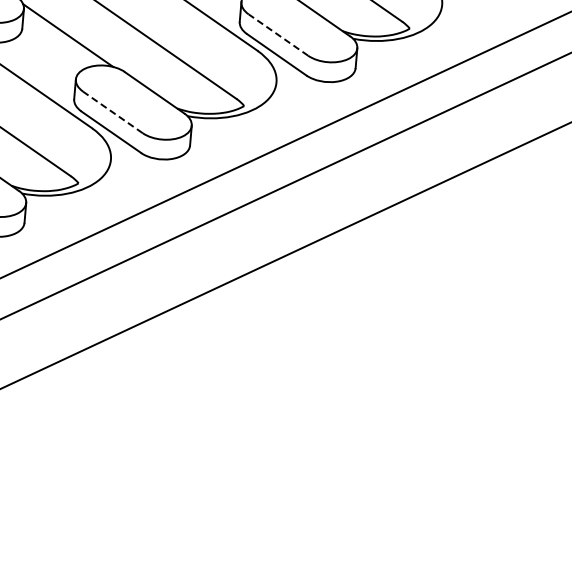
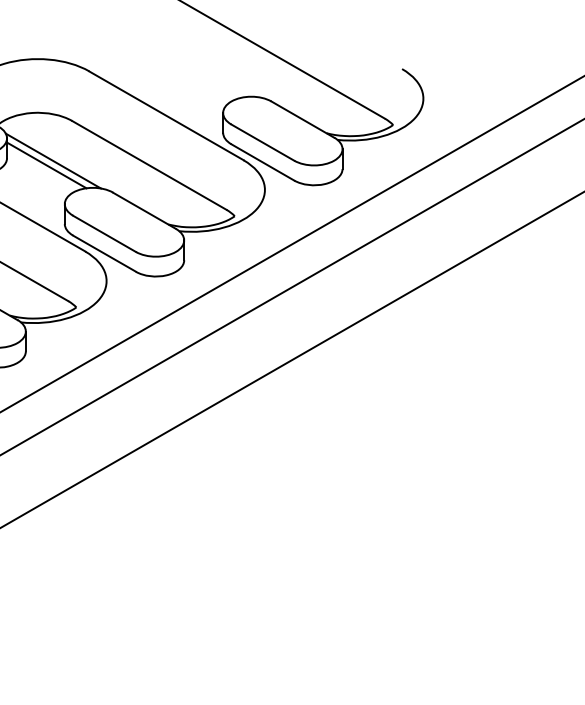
line: (278, 34) -> (262, 142), dashed -> solid
line: (60, 39) -> (46, 165), added
line: (112, 112) -> (104, 233), dashed -> solid

